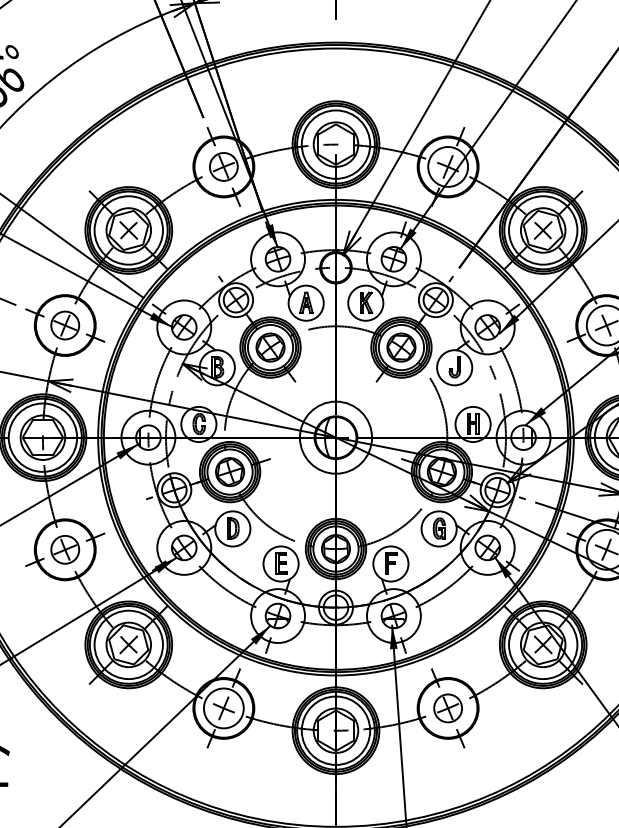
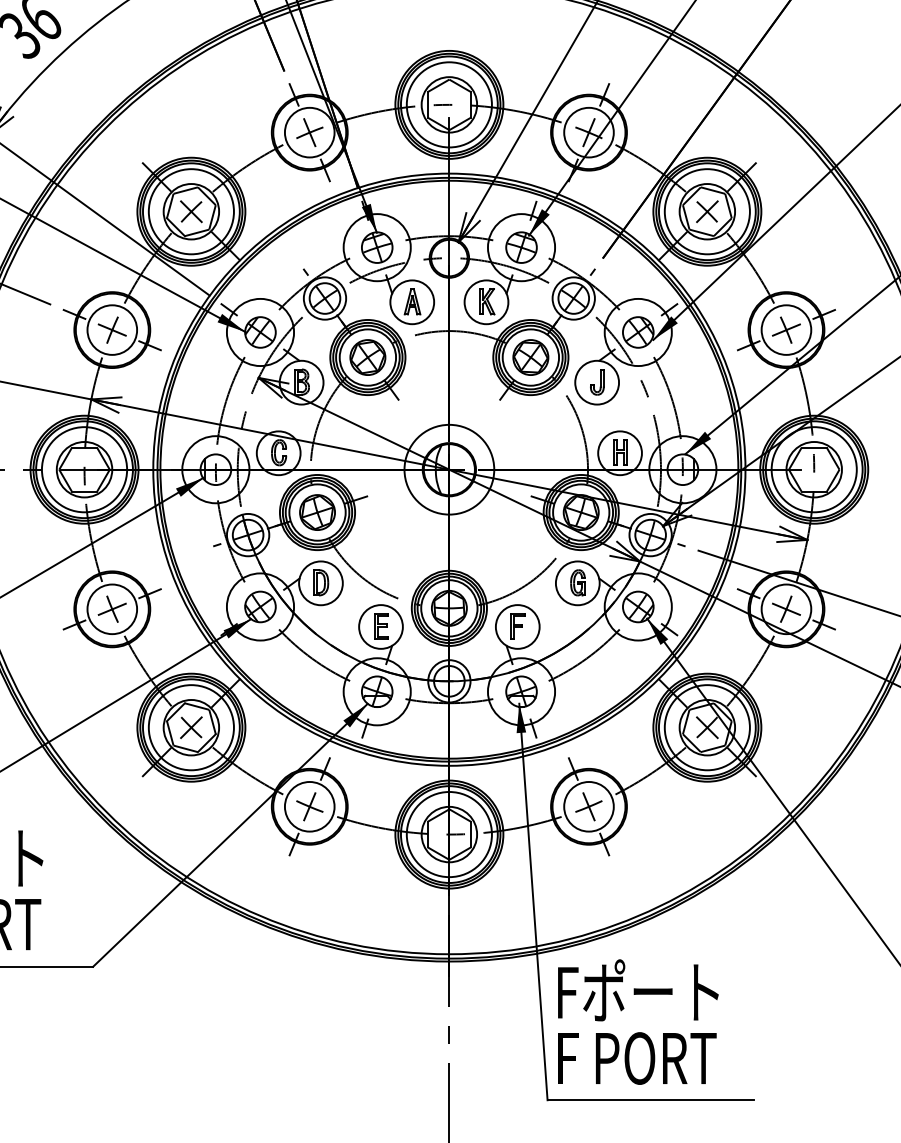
circle: (223, 166) -> (309, 132), size x1.43
circle: (65, 325) -> (112, 329), size x1.43
circle: (65, 549) -> (112, 609), size x1.43
circle: (447, 708) -> (588, 806), size x1.43

